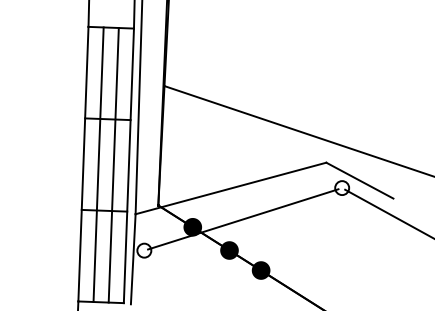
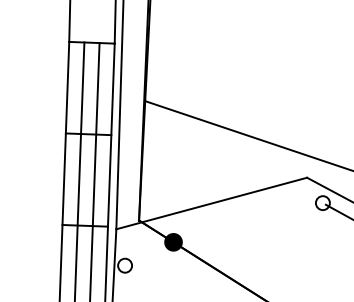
line: (243, 219) -> (224, 234), removed
fill: (229, 250) -> (210, 265), removed
fill: (260, 270) -> (241, 285), removed

